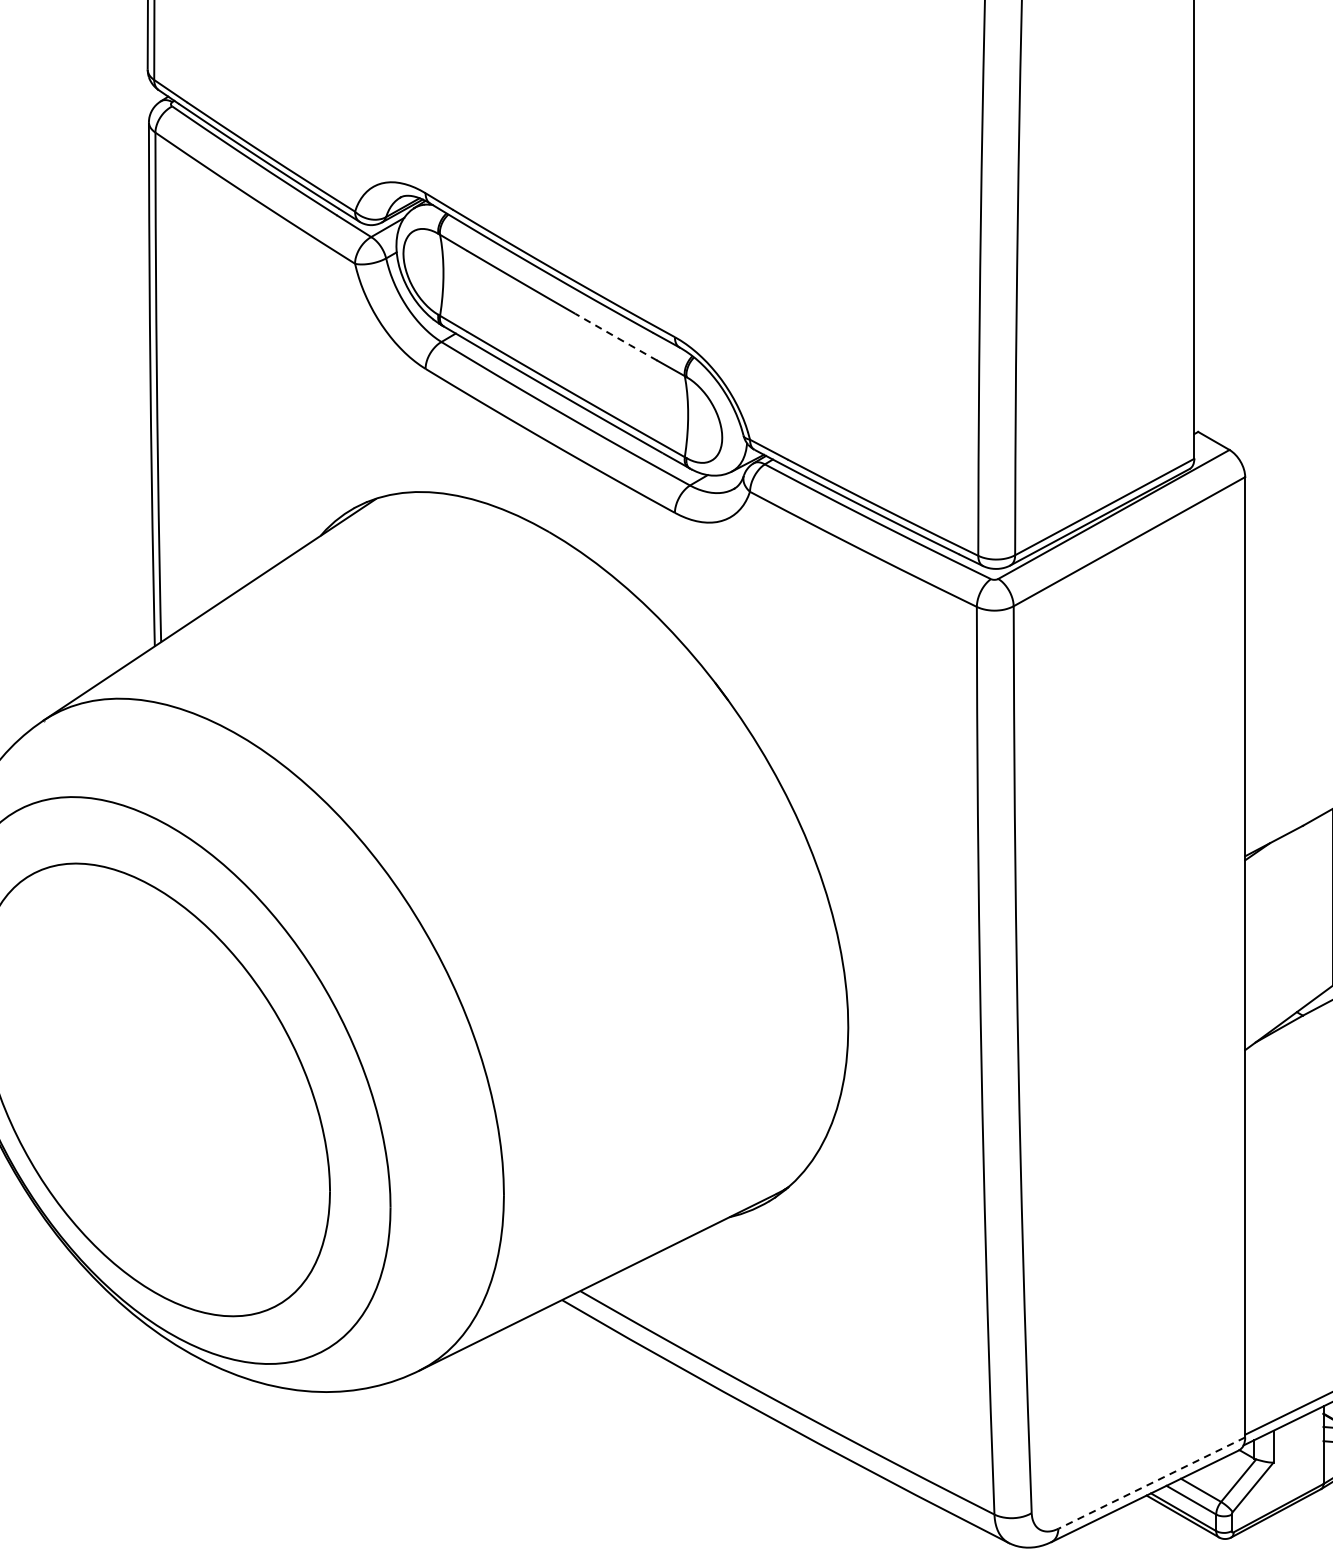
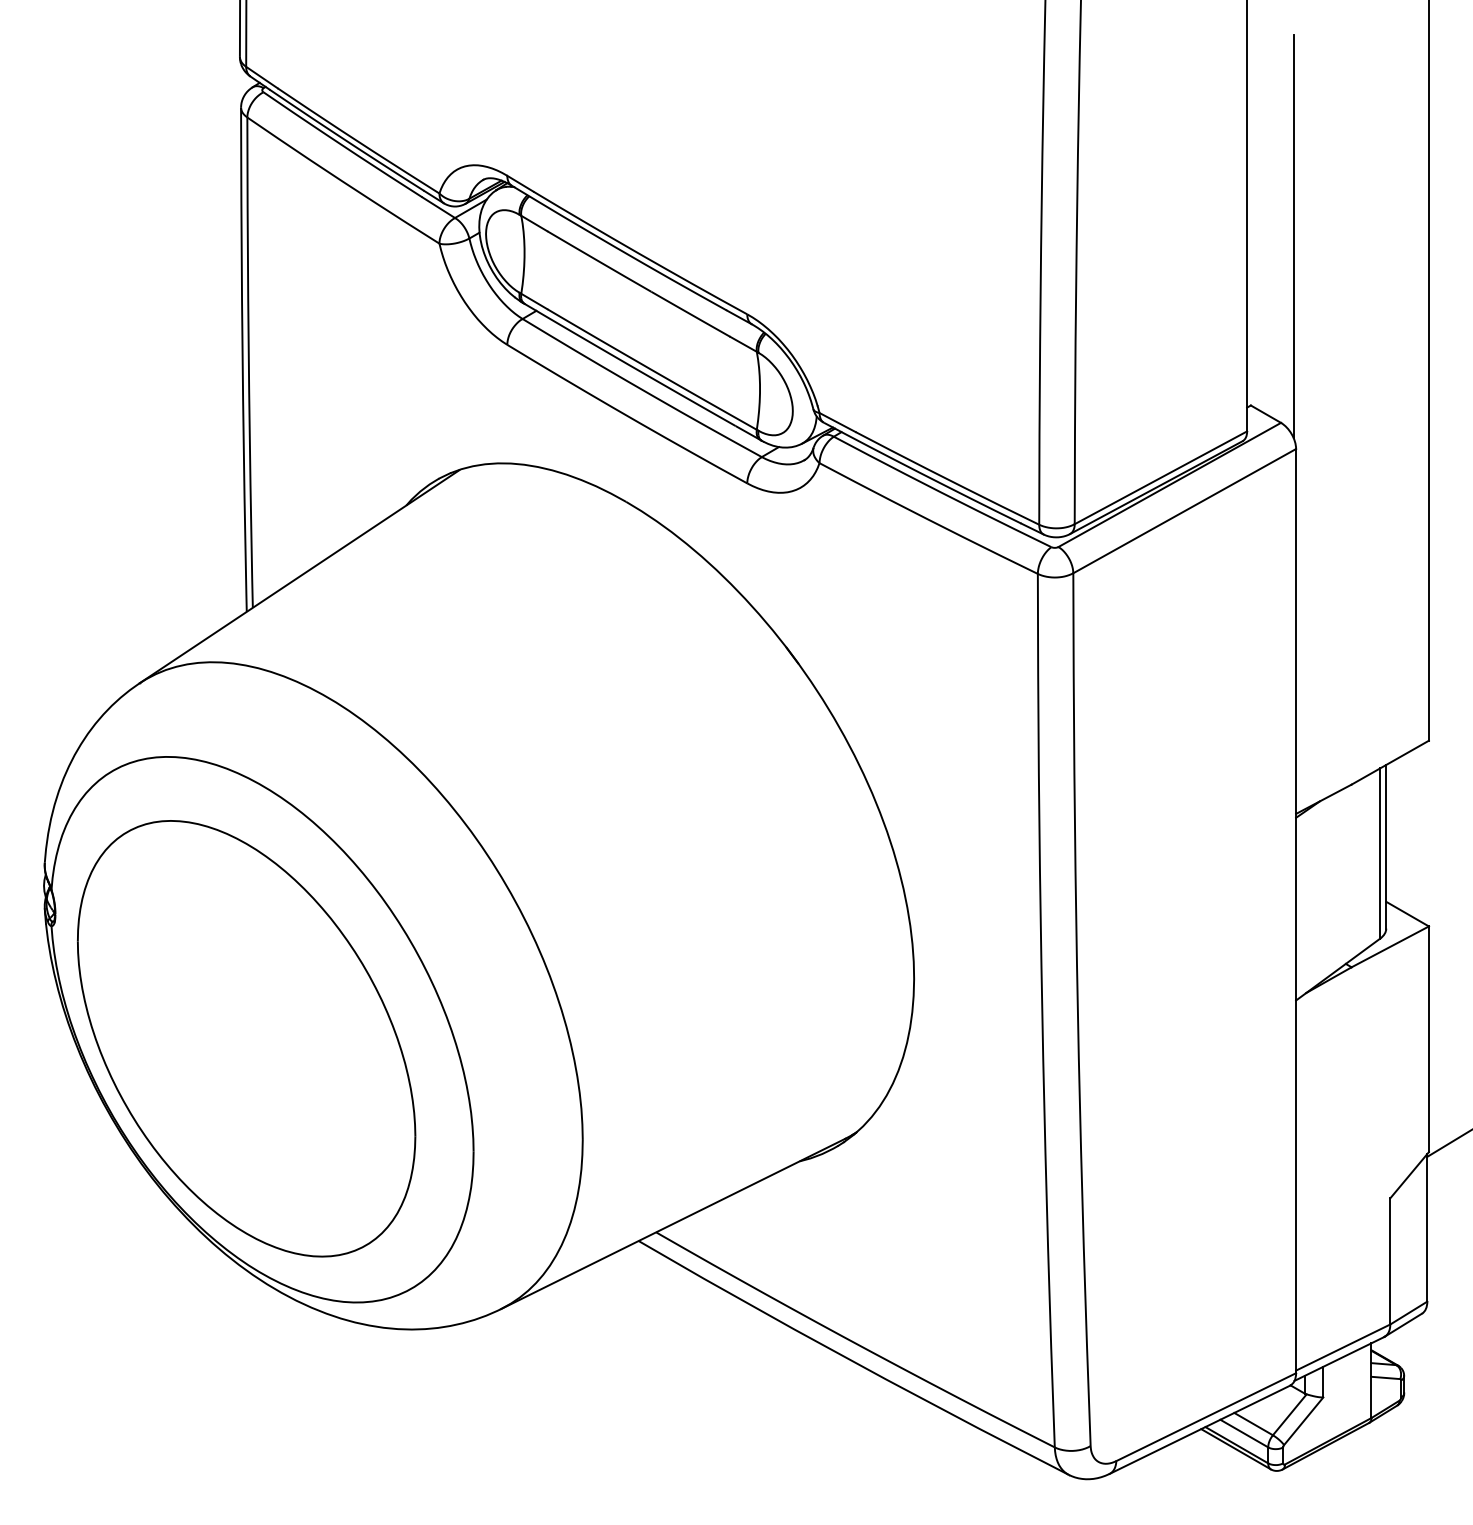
line: (1242, 256) -> (1293, 236), added
line: (615, 337) -> (690, 314), dashed -> solid
line: (1151, 1483) -> (1205, 1417), dashed -> solid

